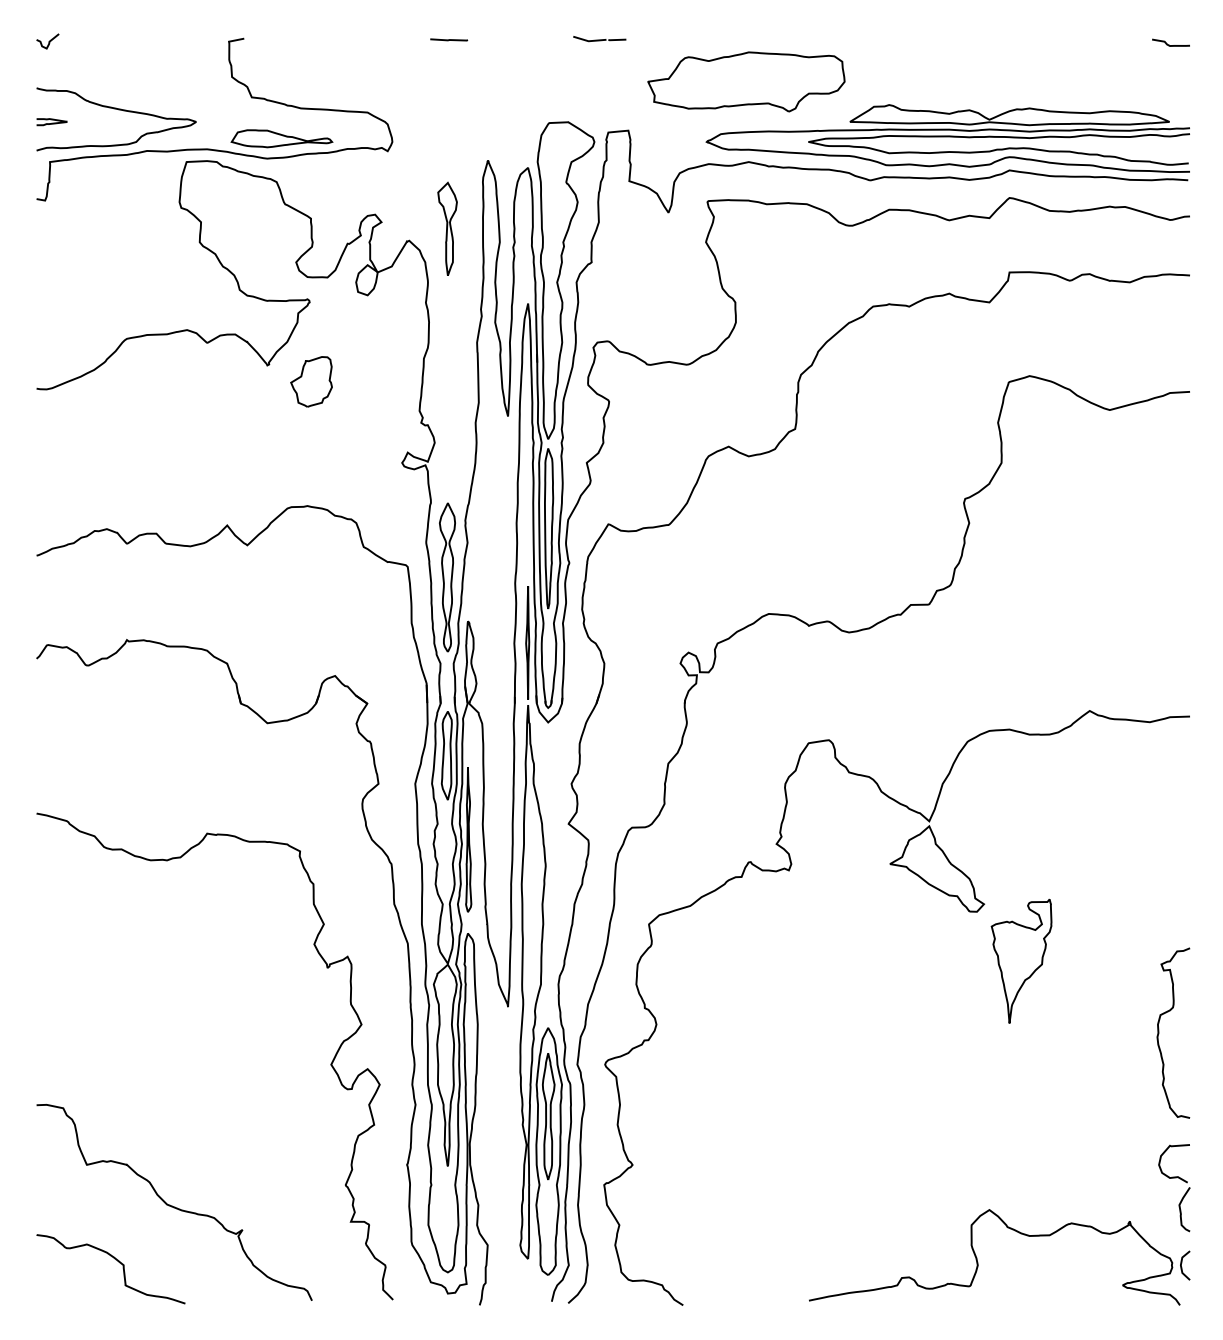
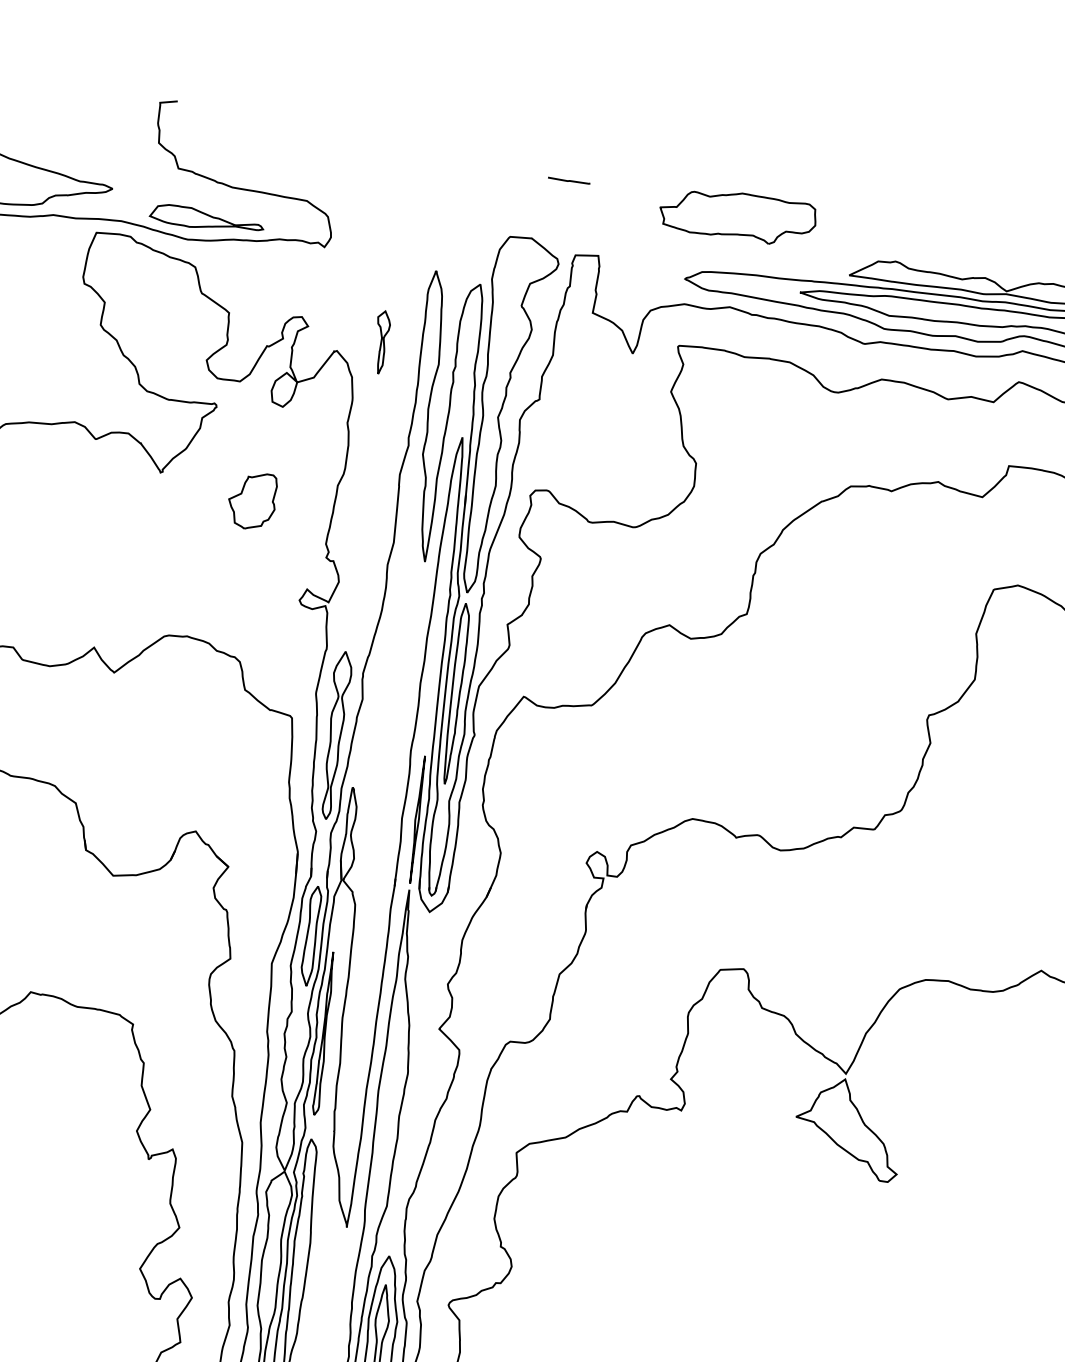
line: (449, 39) -> (569, 180), moved
part: (599, 39) -> (577, 149), removed
part: (746, 81) -> (737, 216), size x0.7
part: (447, 228) -> (381, 342), size x0.6
part: (311, 381) -> (252, 500), moved
part: (1021, 960) -> (931, 1242), removed

